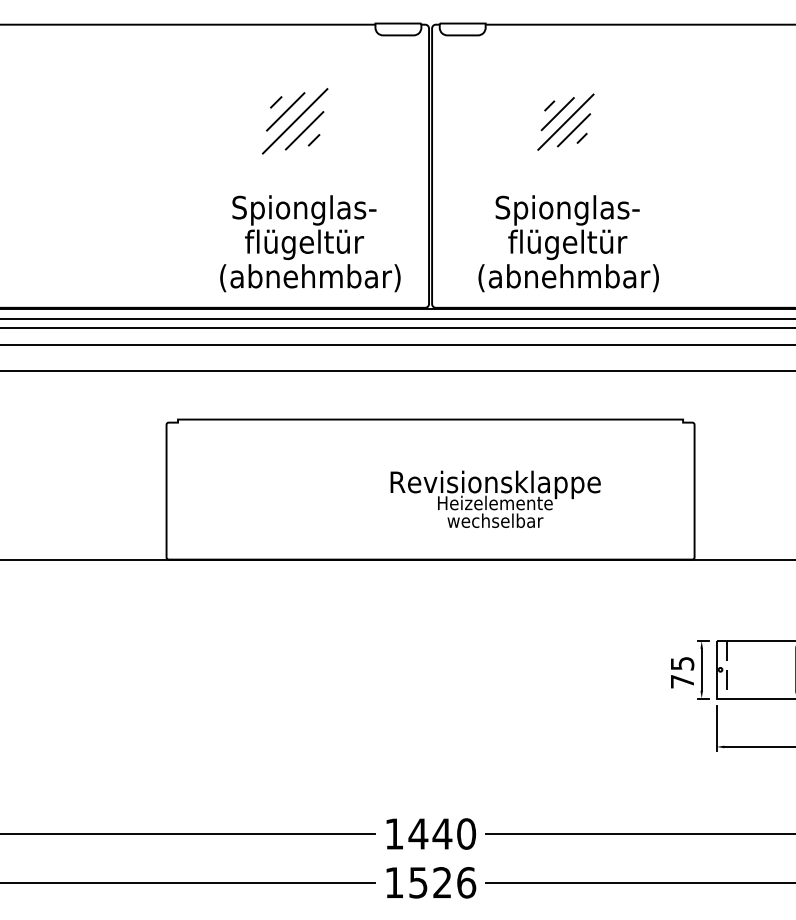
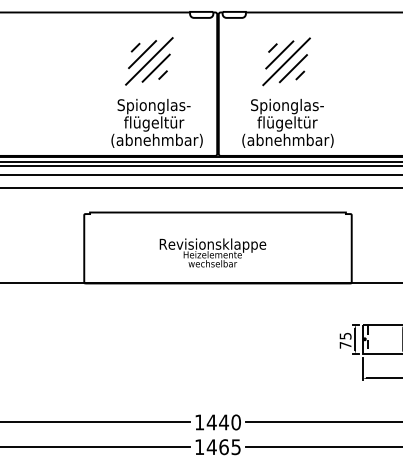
part: (295, 121) -> (149, 61), size x1.43
part: (565, 121) -> (286, 61), size x1.67
text: (494, 498) -> (212, 252), moved
text: (441, 883) -> (223, 447), 1526 -> 1465

